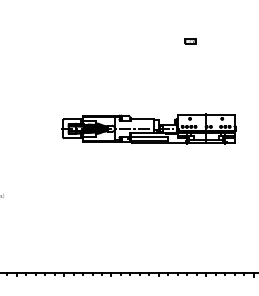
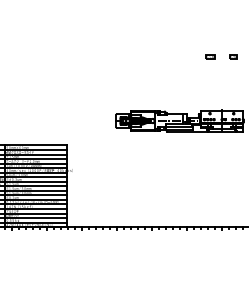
part: (221, 41) -> (233, 56), added

